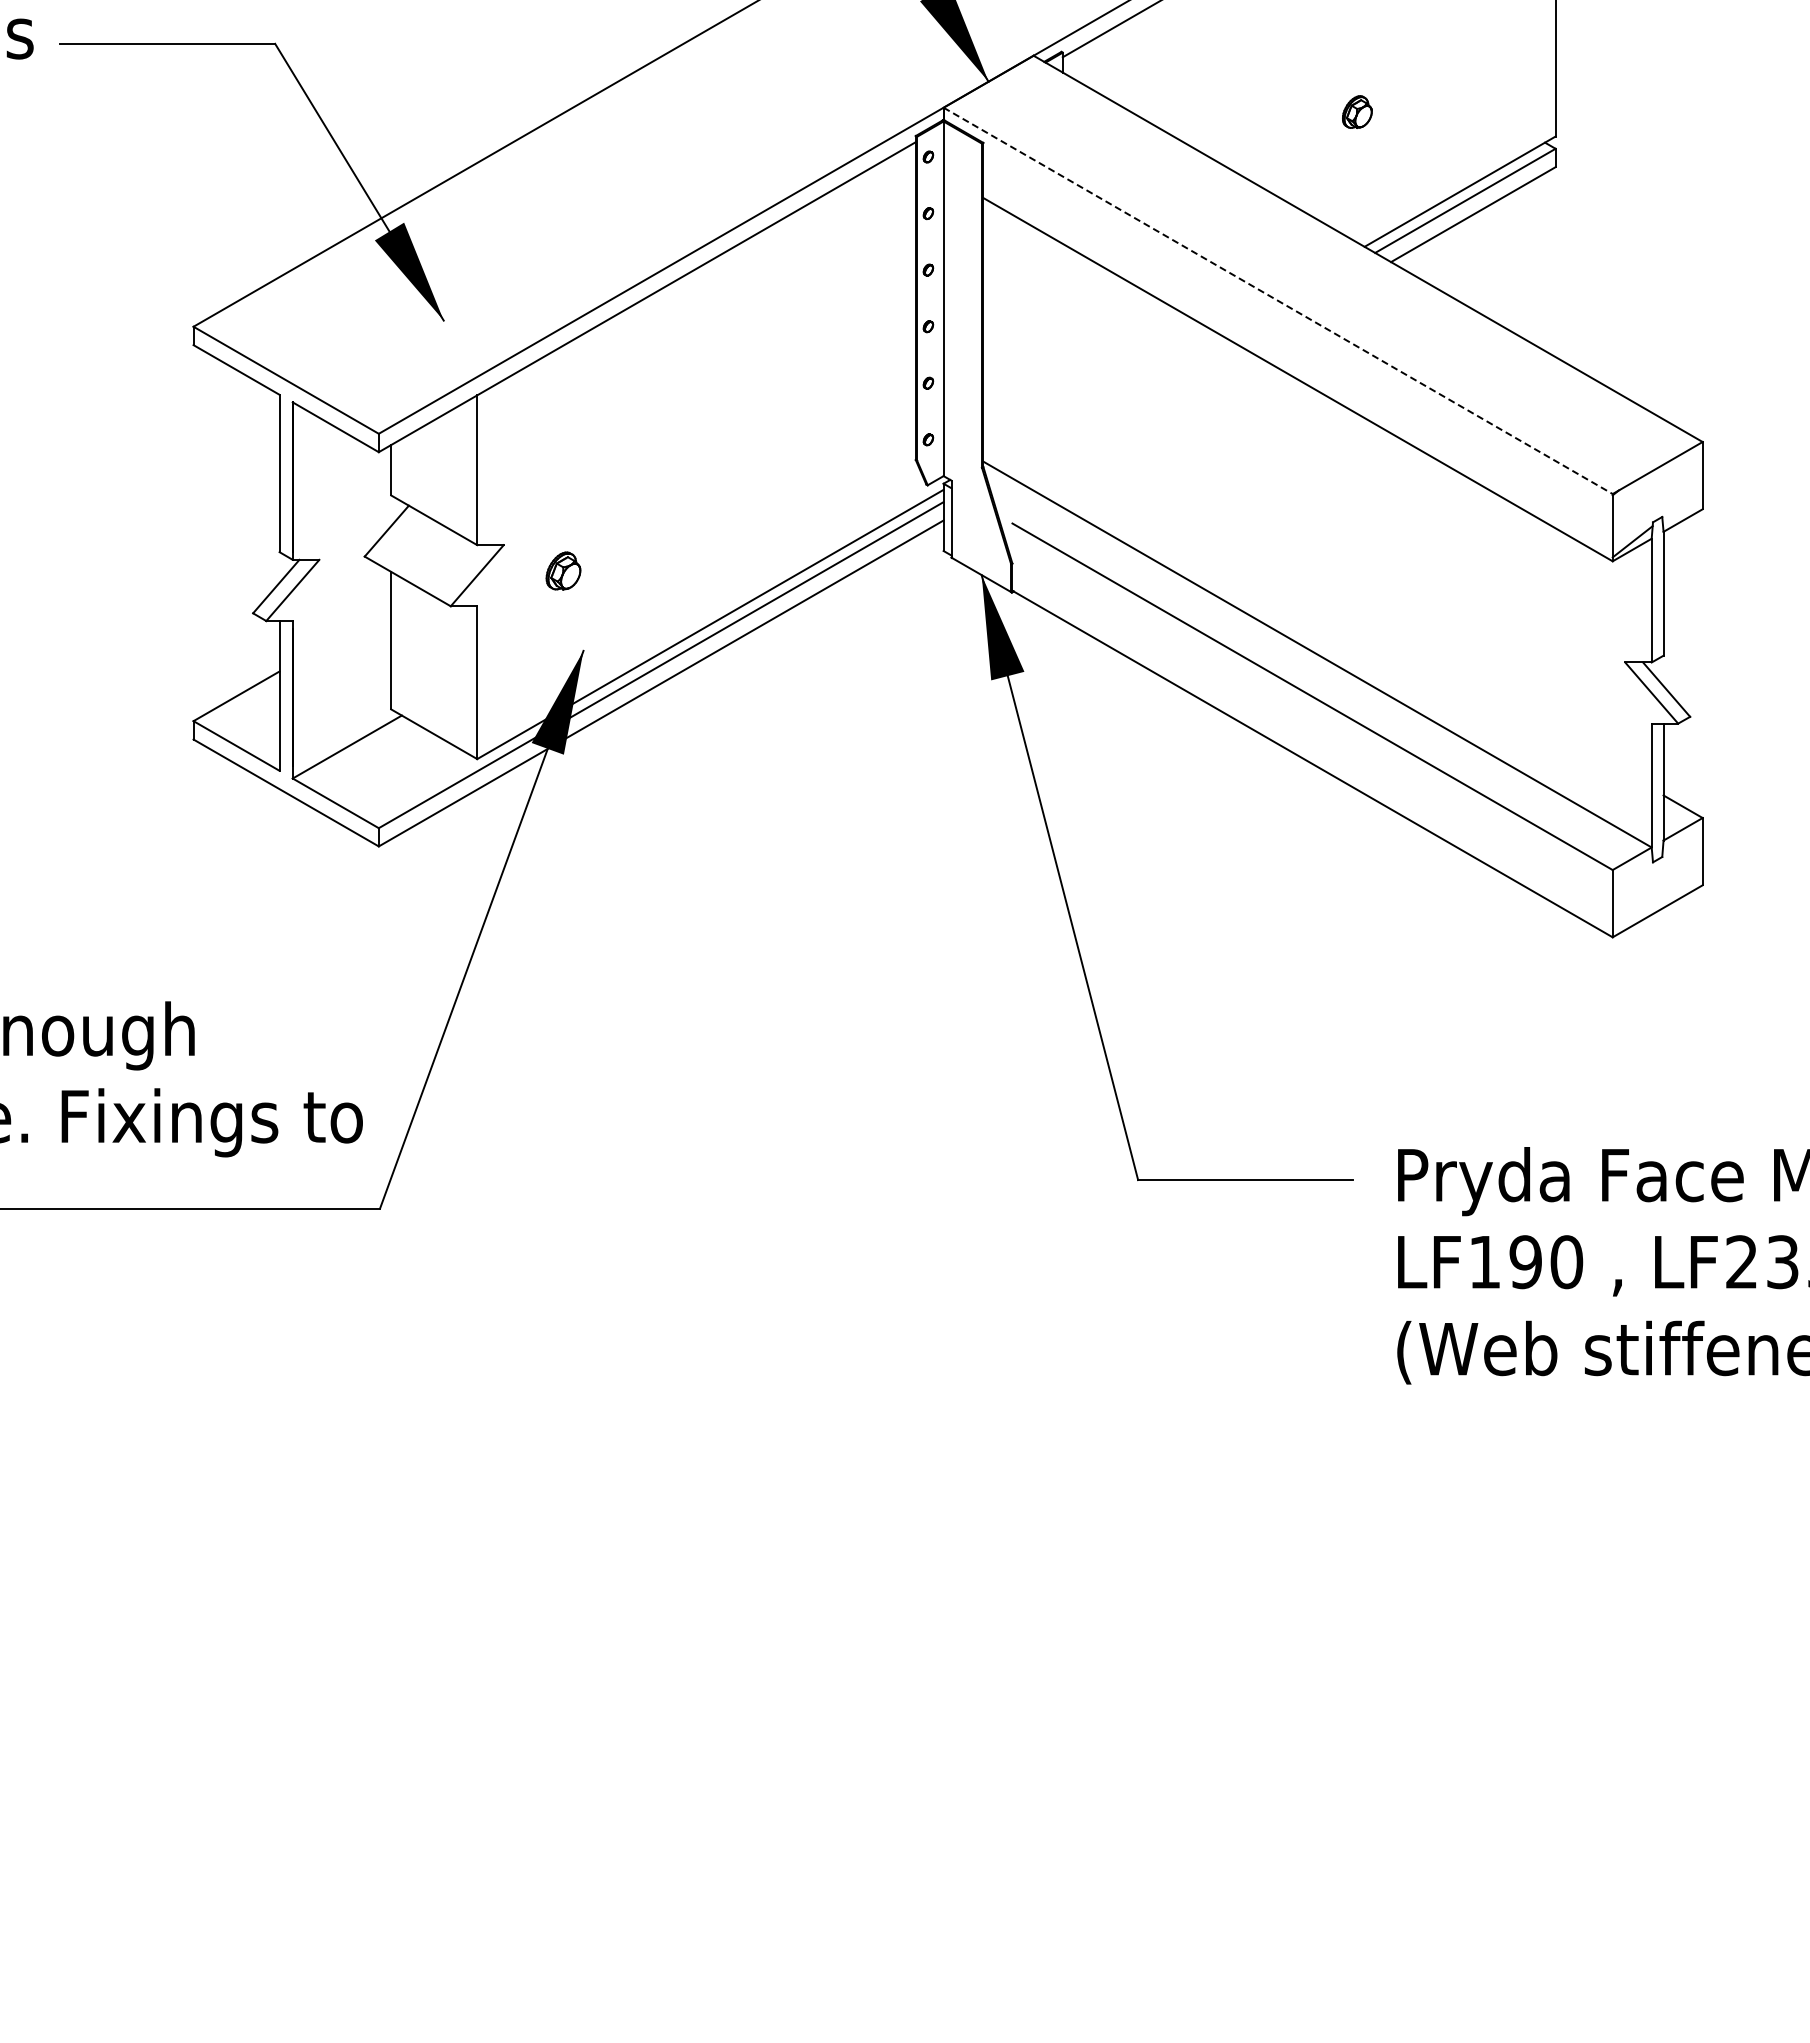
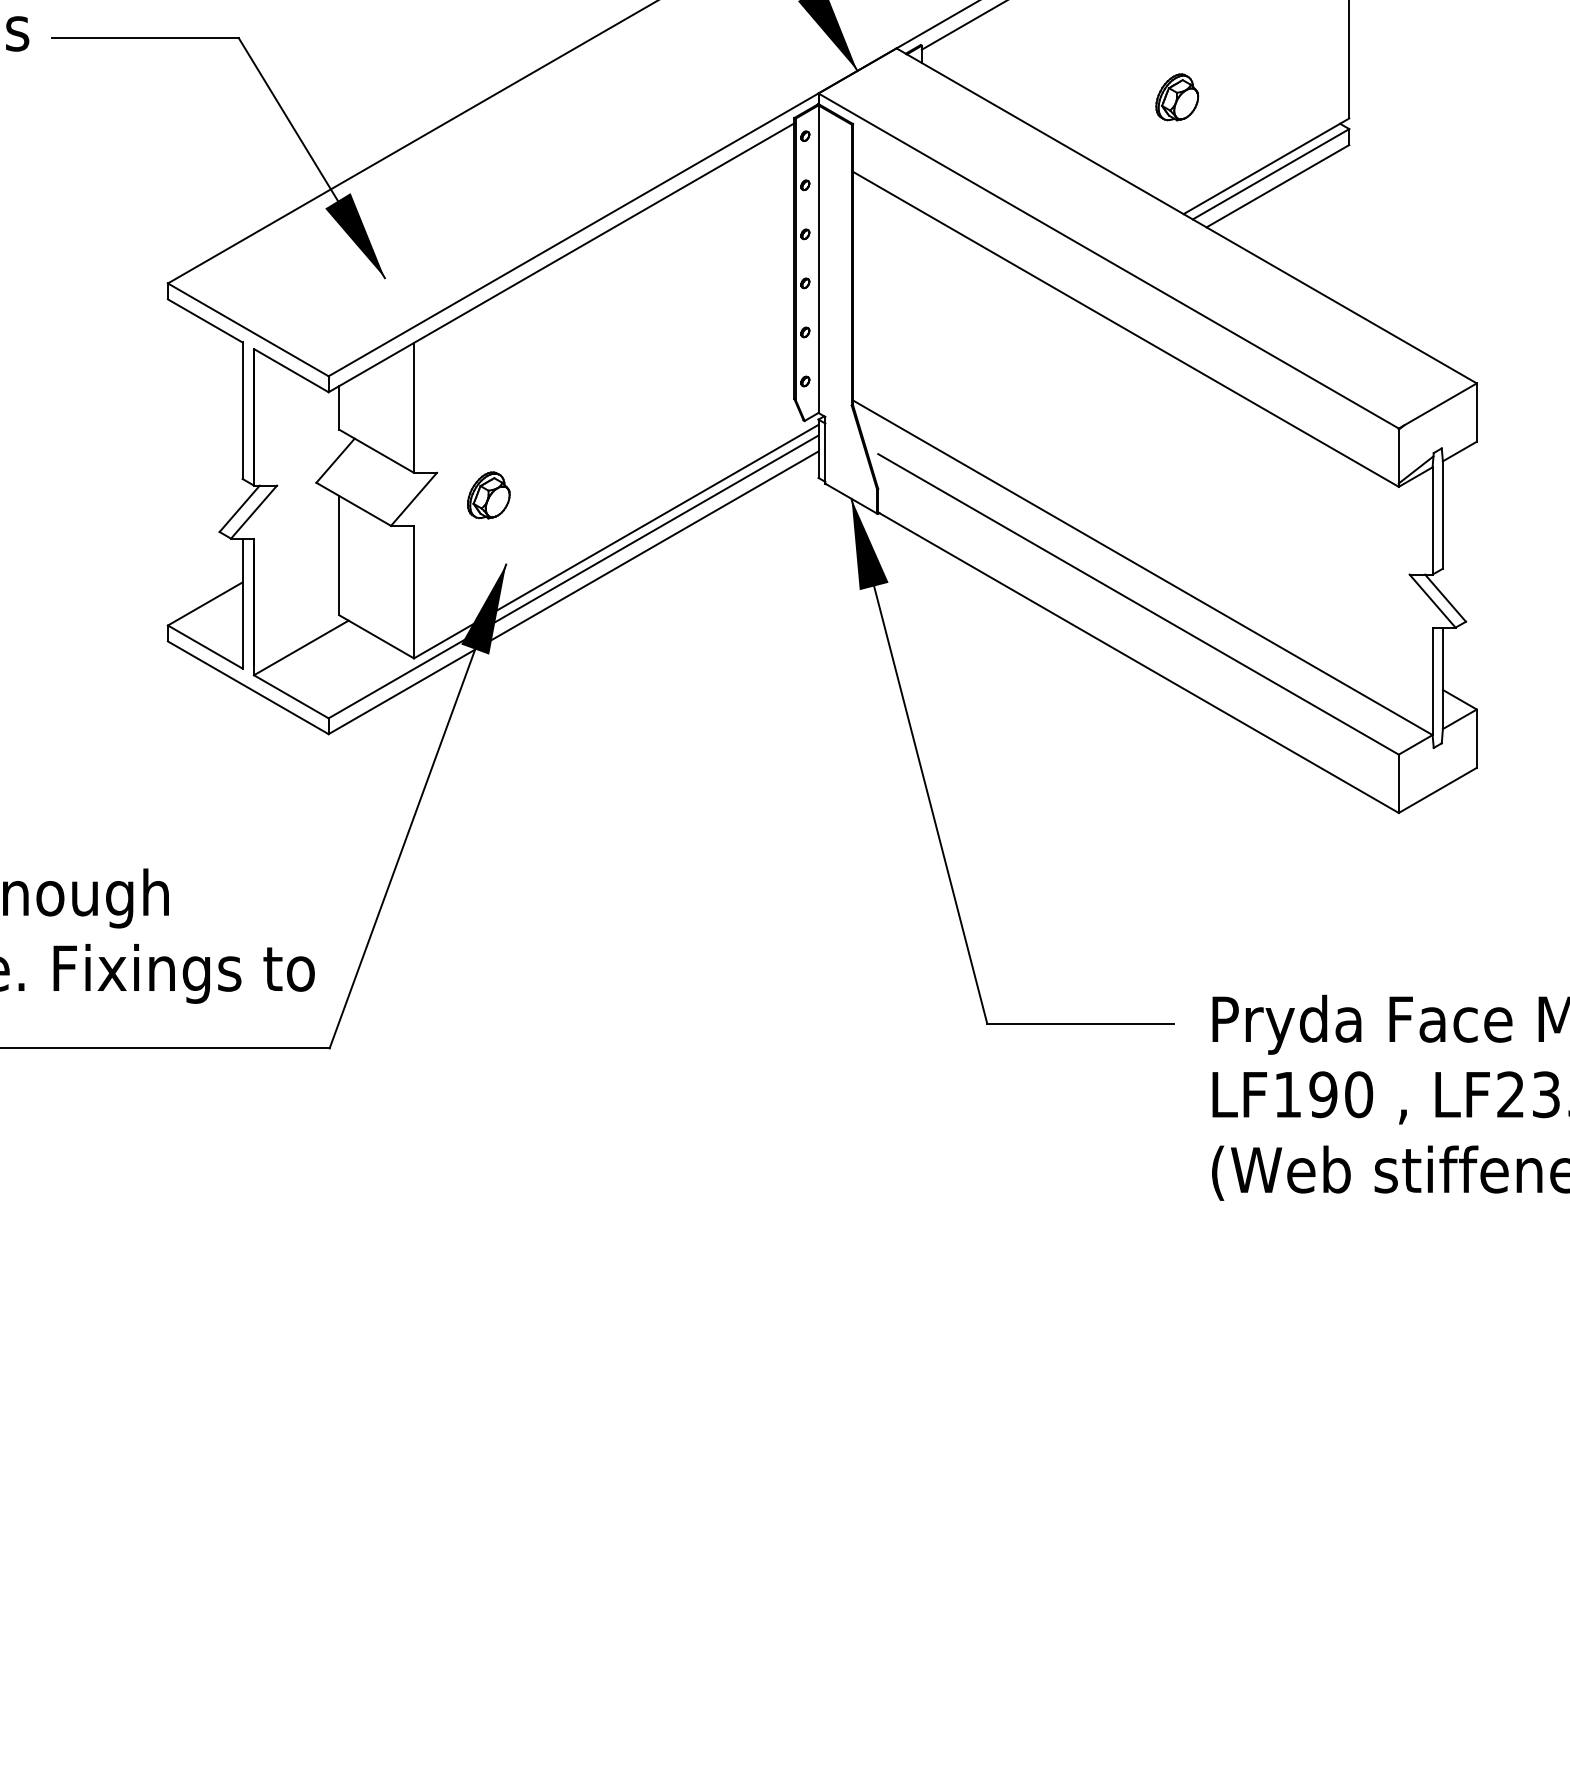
part: (1357, 111) -> (1177, 96), size x1.67
line: (1278, 301) -> (1108, 261), dashed -> solid
part: (563, 570) -> (488, 494), size x1.43

